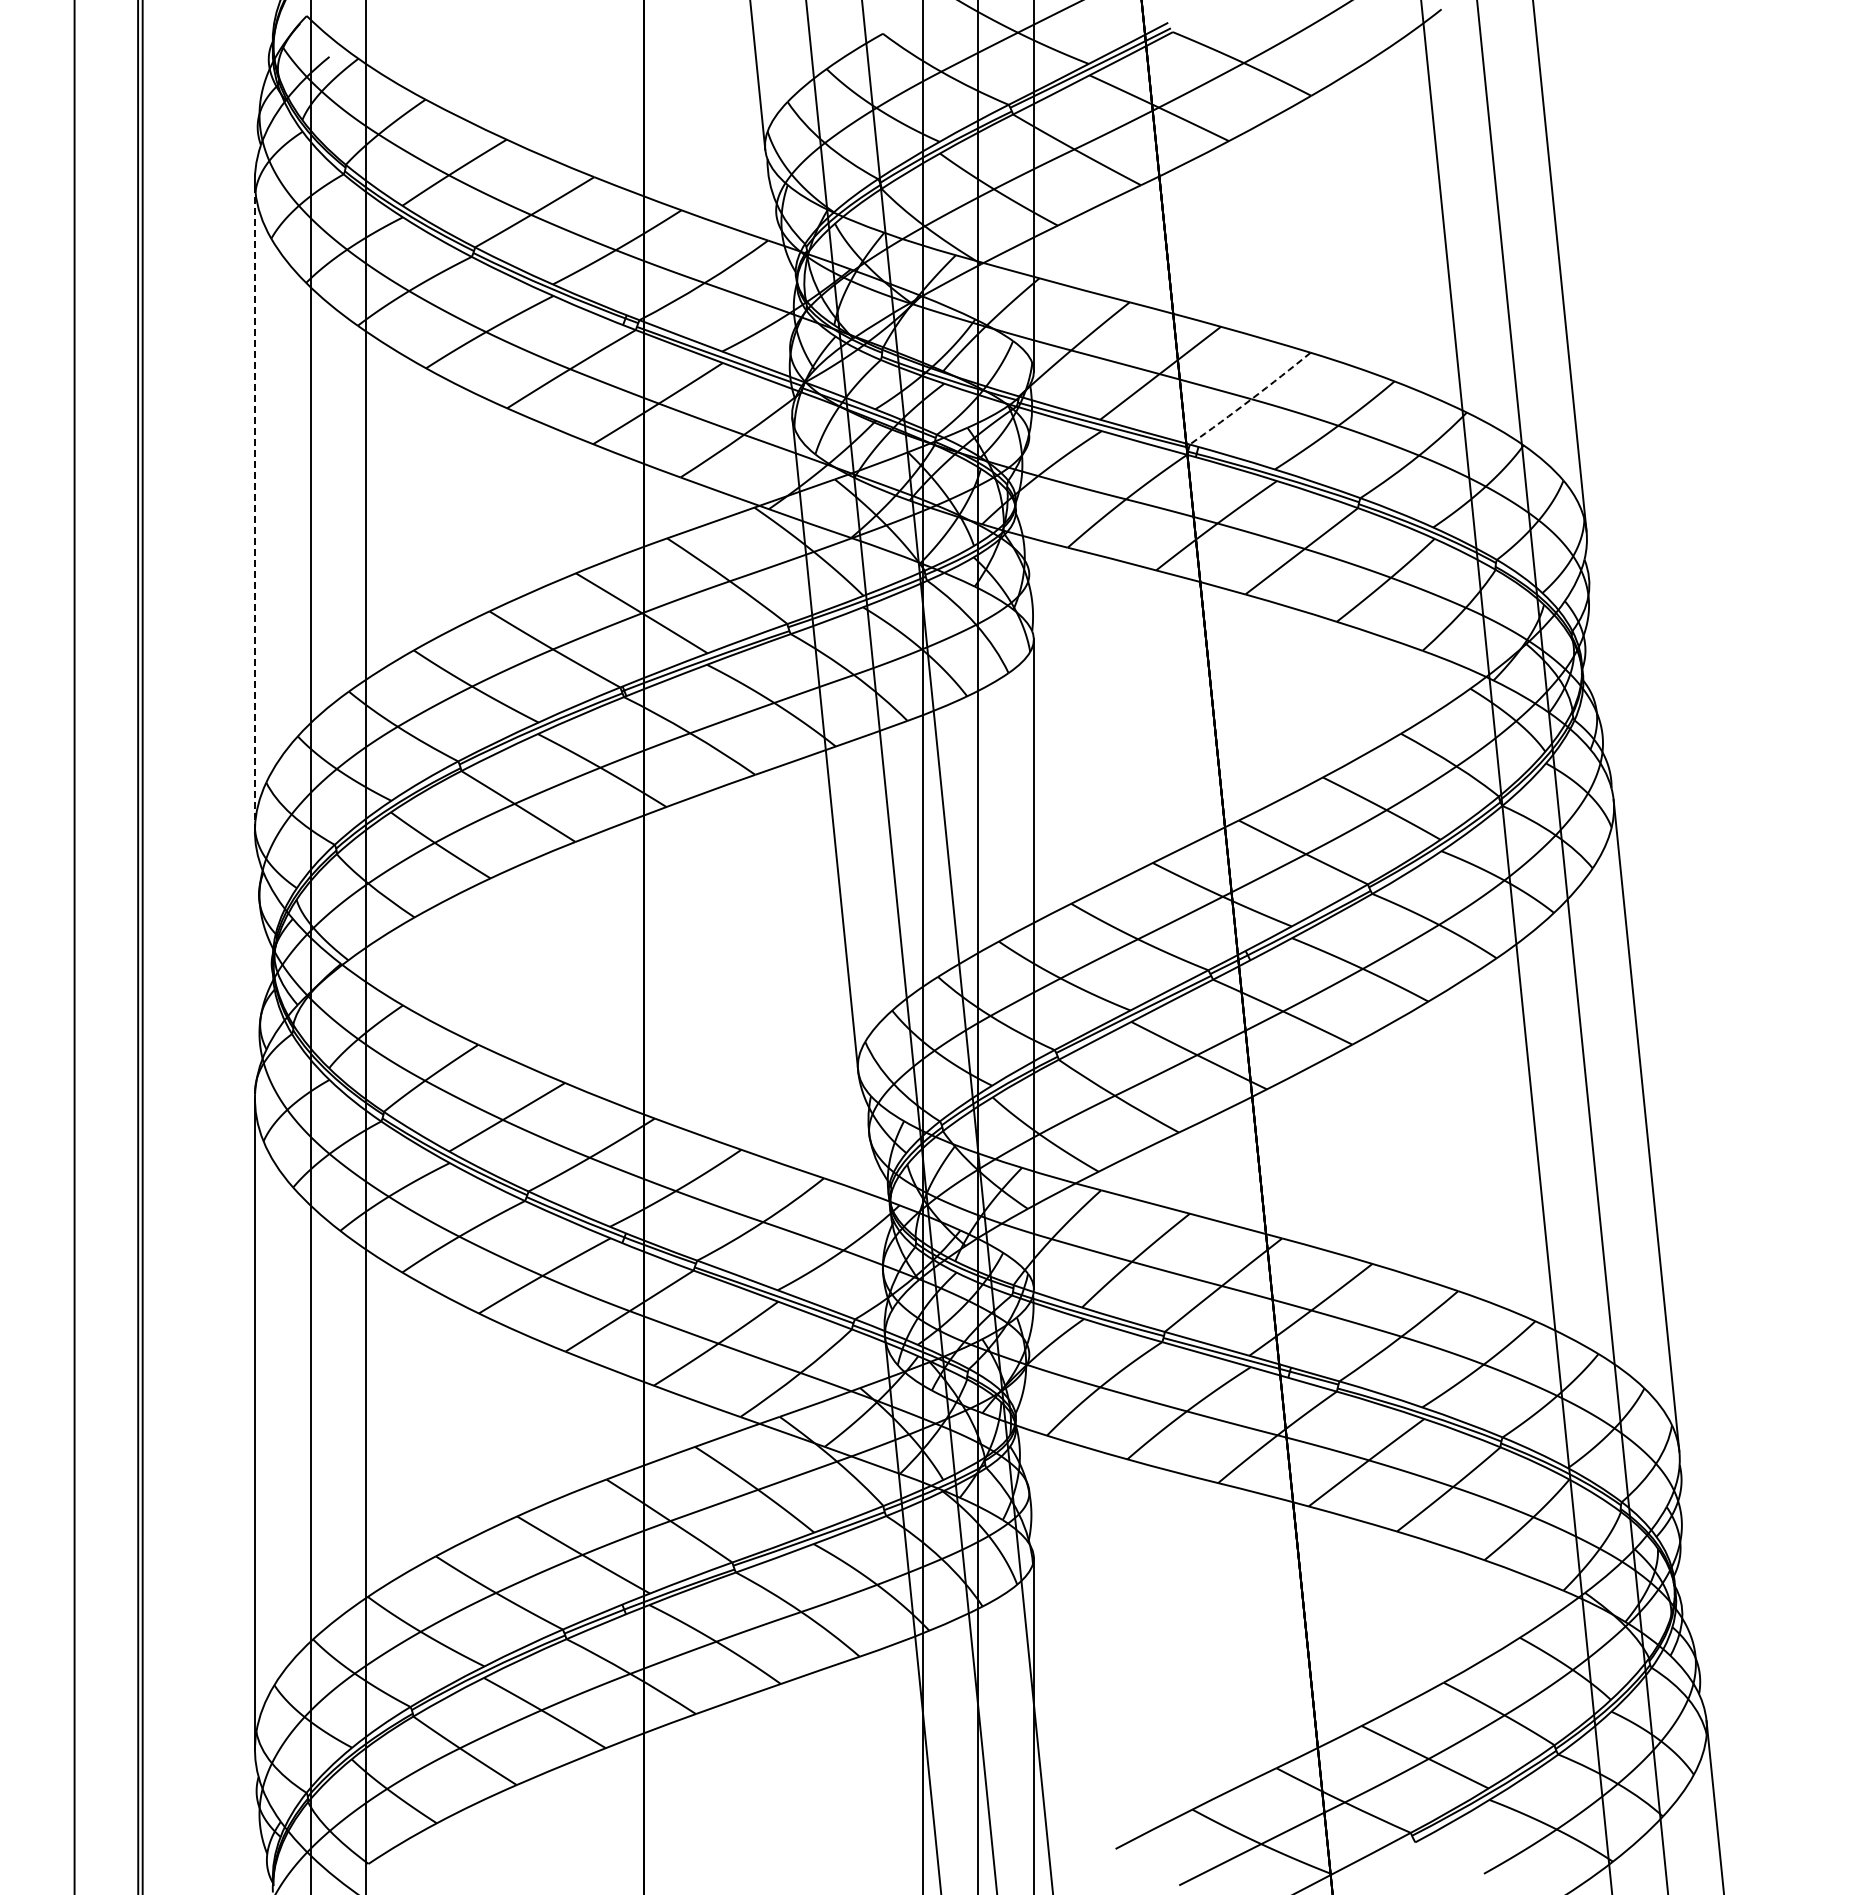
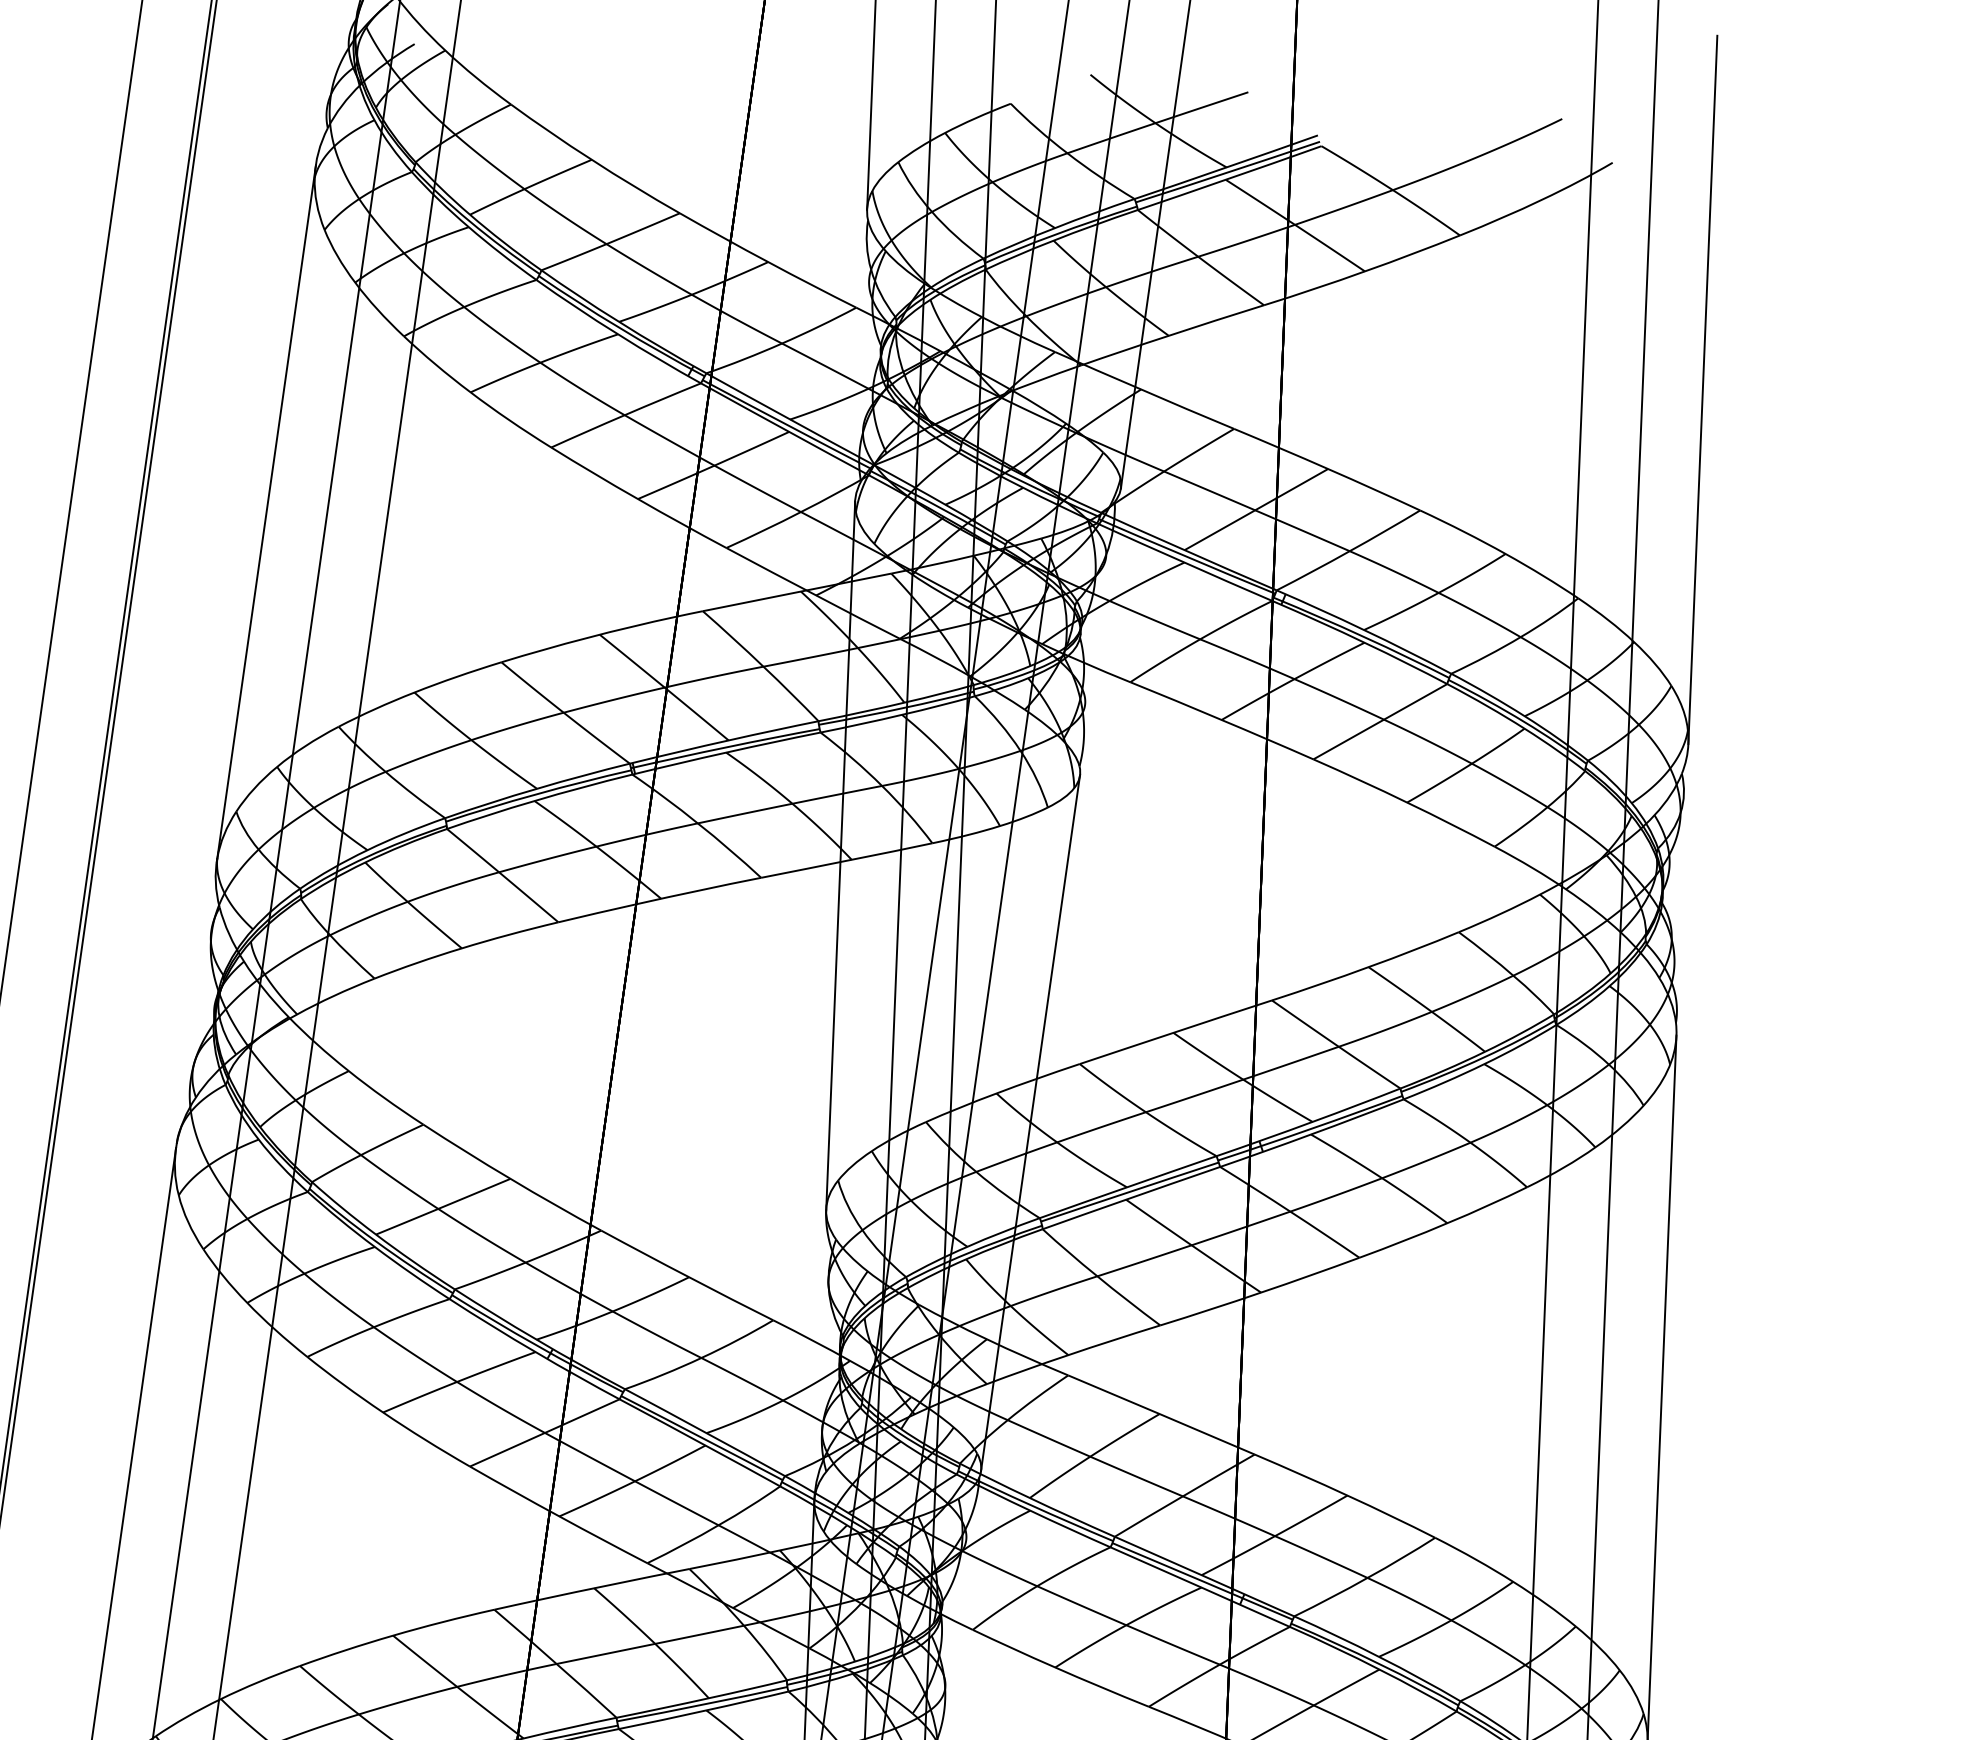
arc: (1251, 399) -> (1349, 551), dashed -> solid
line: (254, 505) -> (265, 513), dashed -> solid

